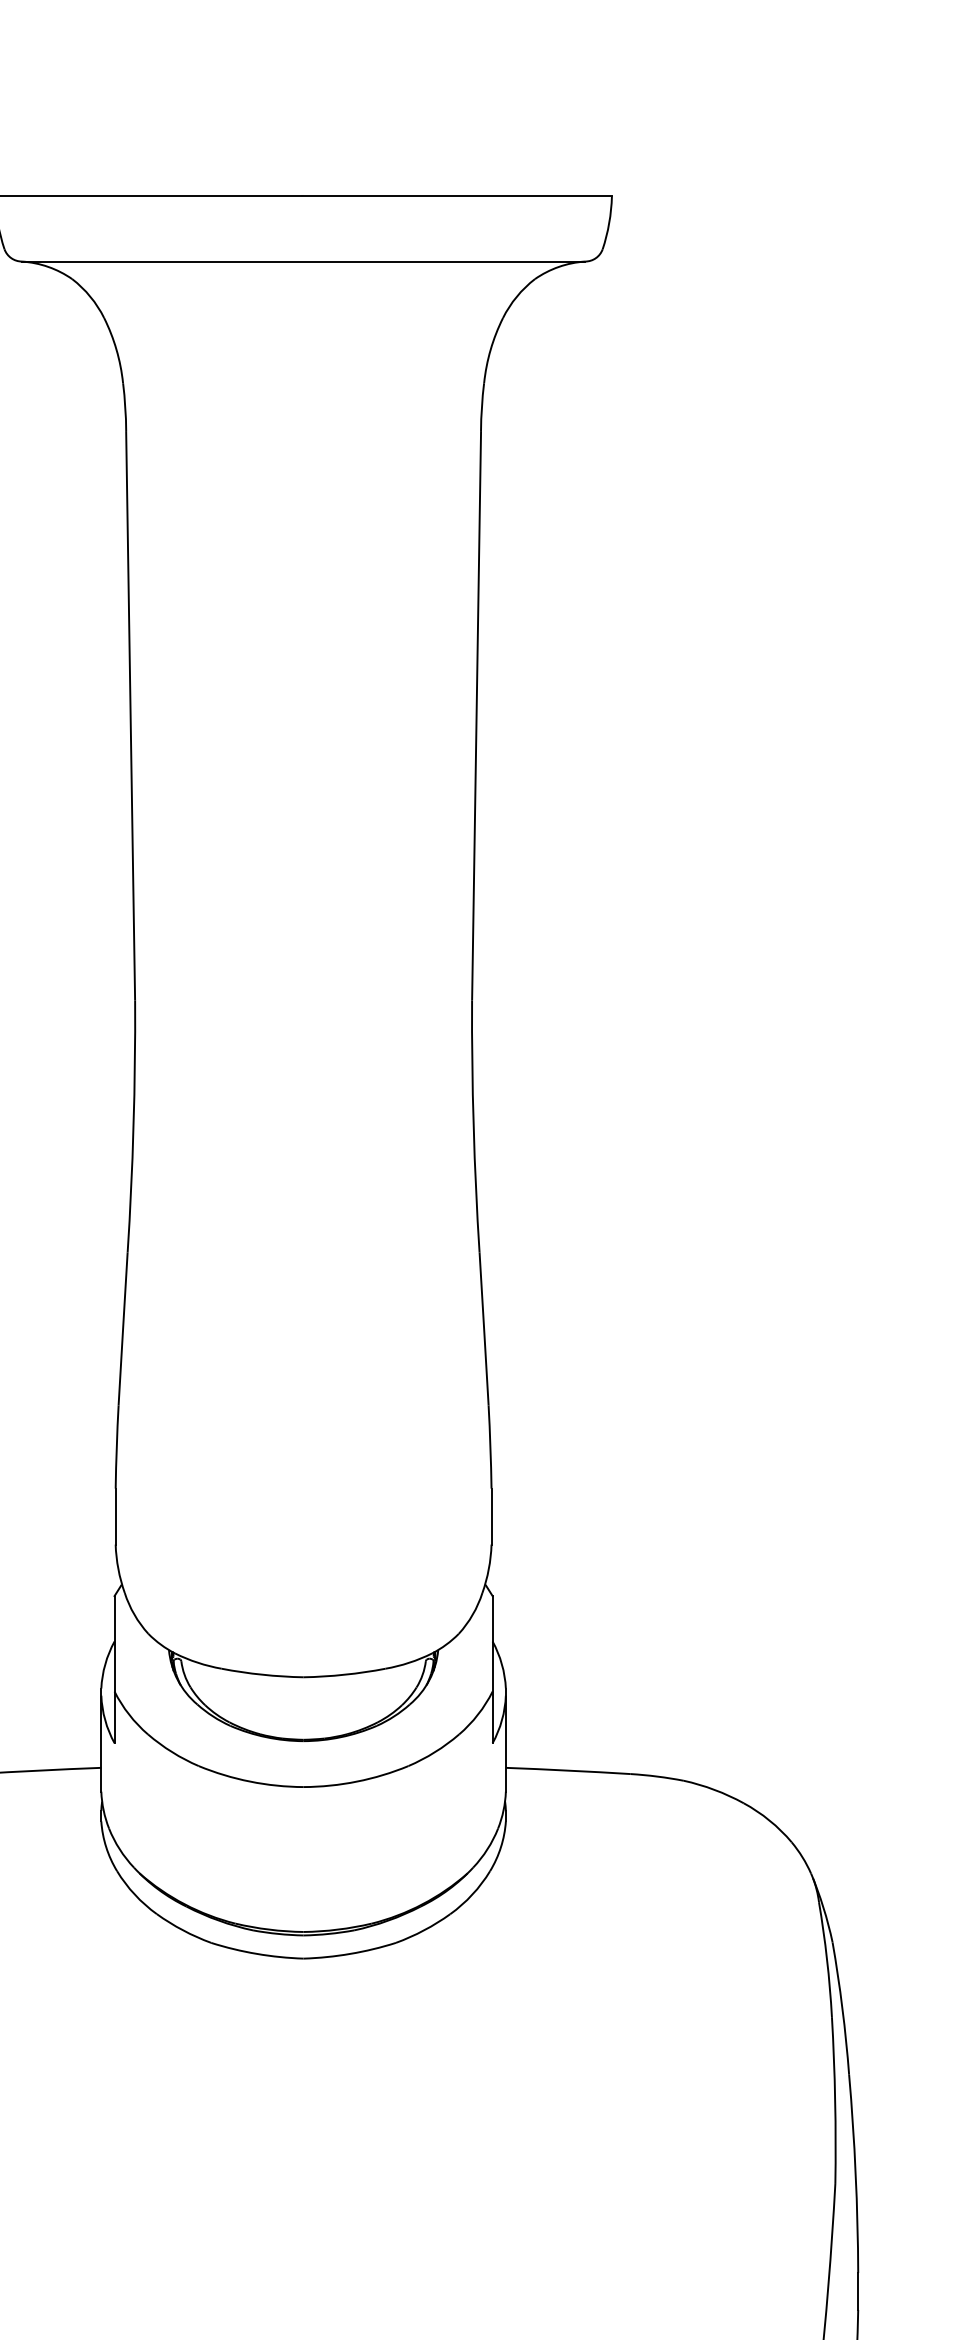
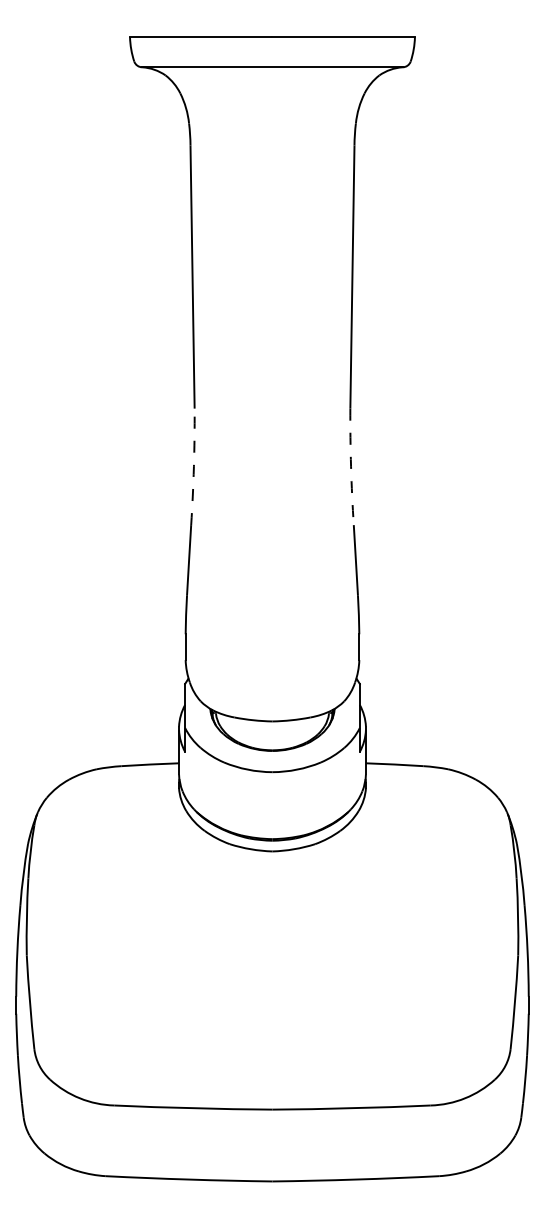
arc: (132, 1125) -> (193, 466), solid -> dashed
arc: (474, 1125) -> (351, 466), solid -> dashed

